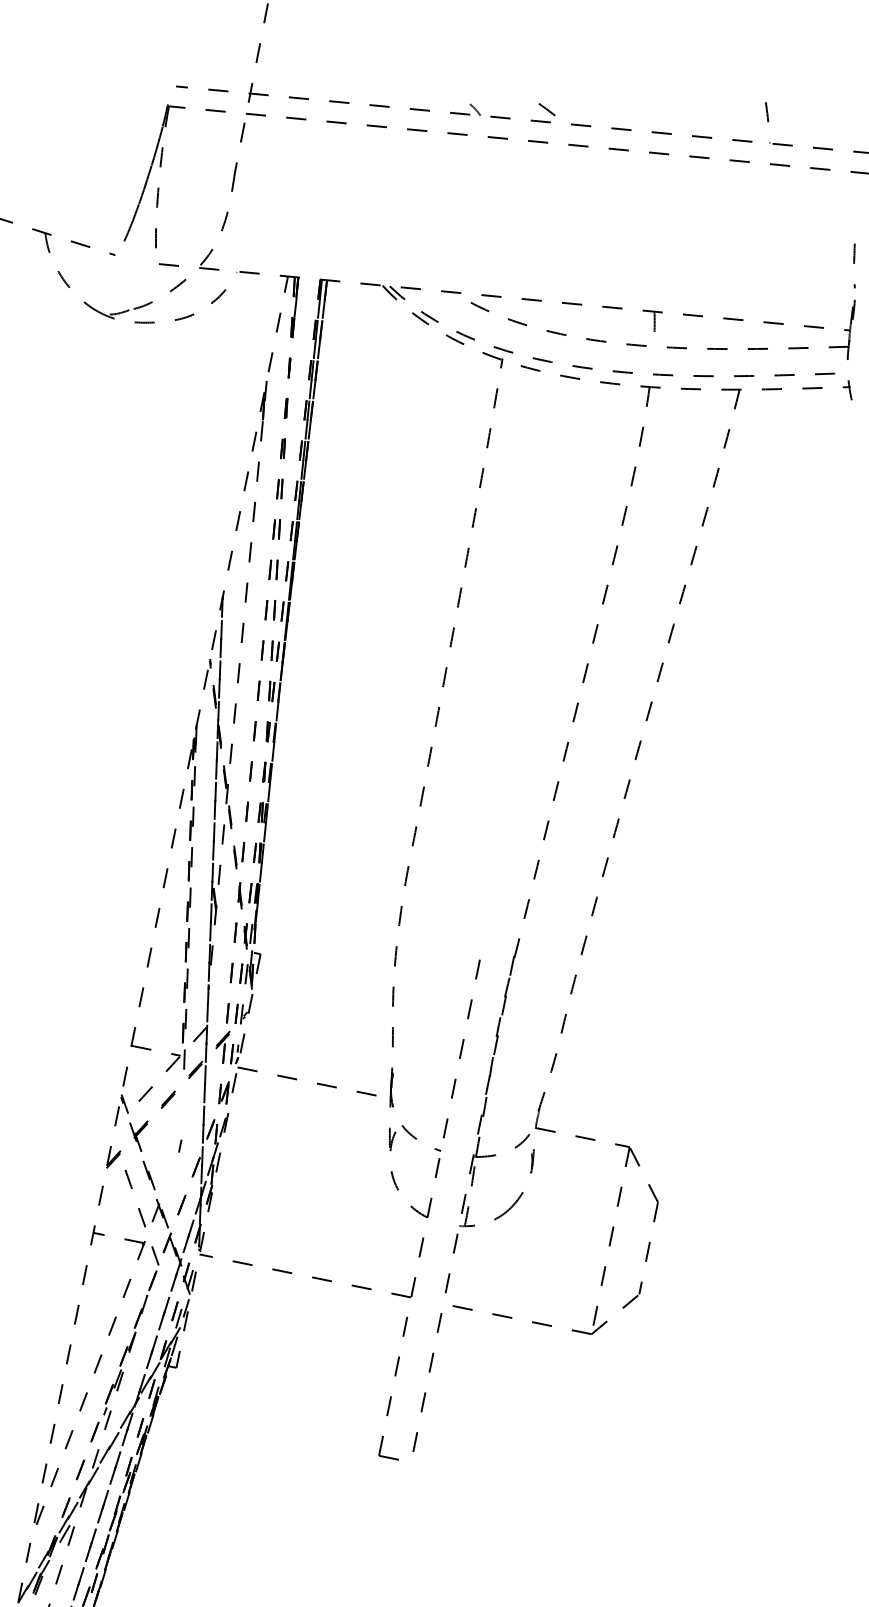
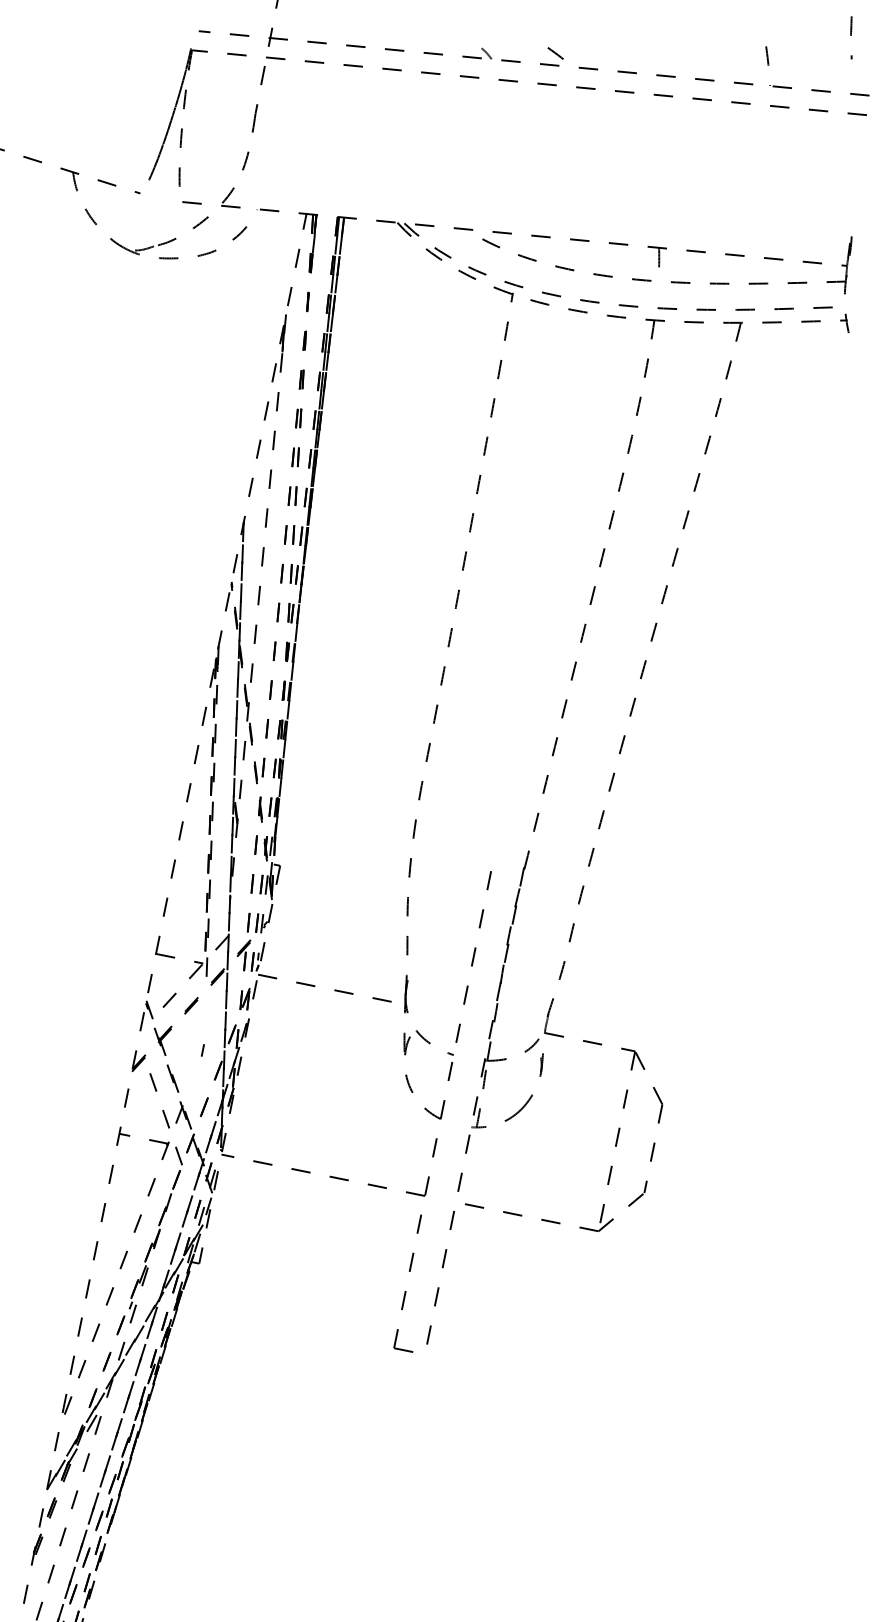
curve: (854, 263) -> (851, 35), moved

